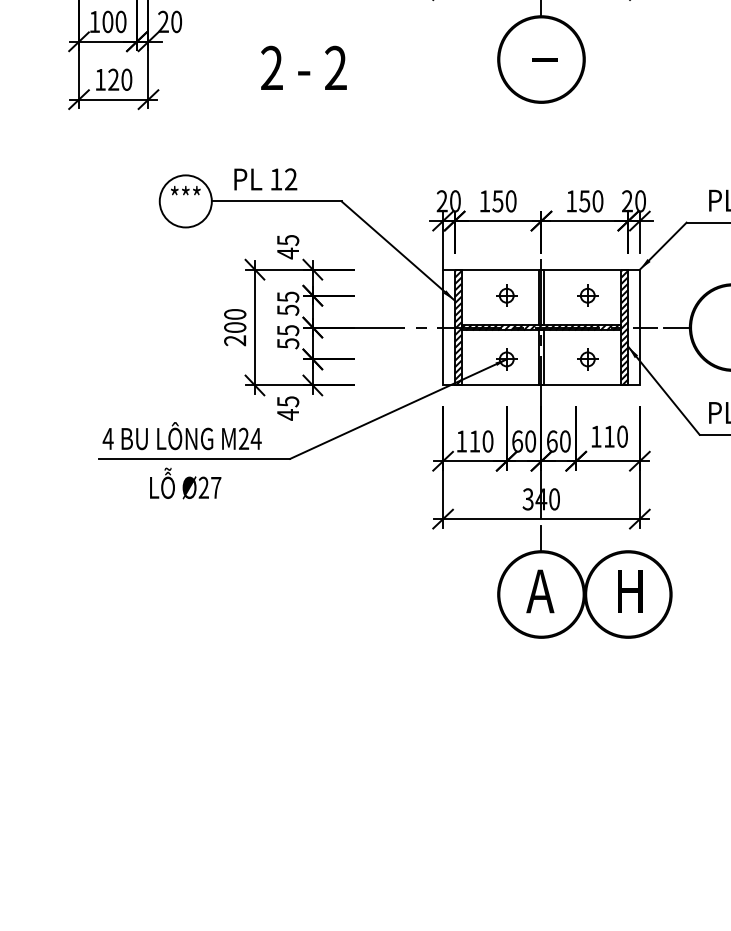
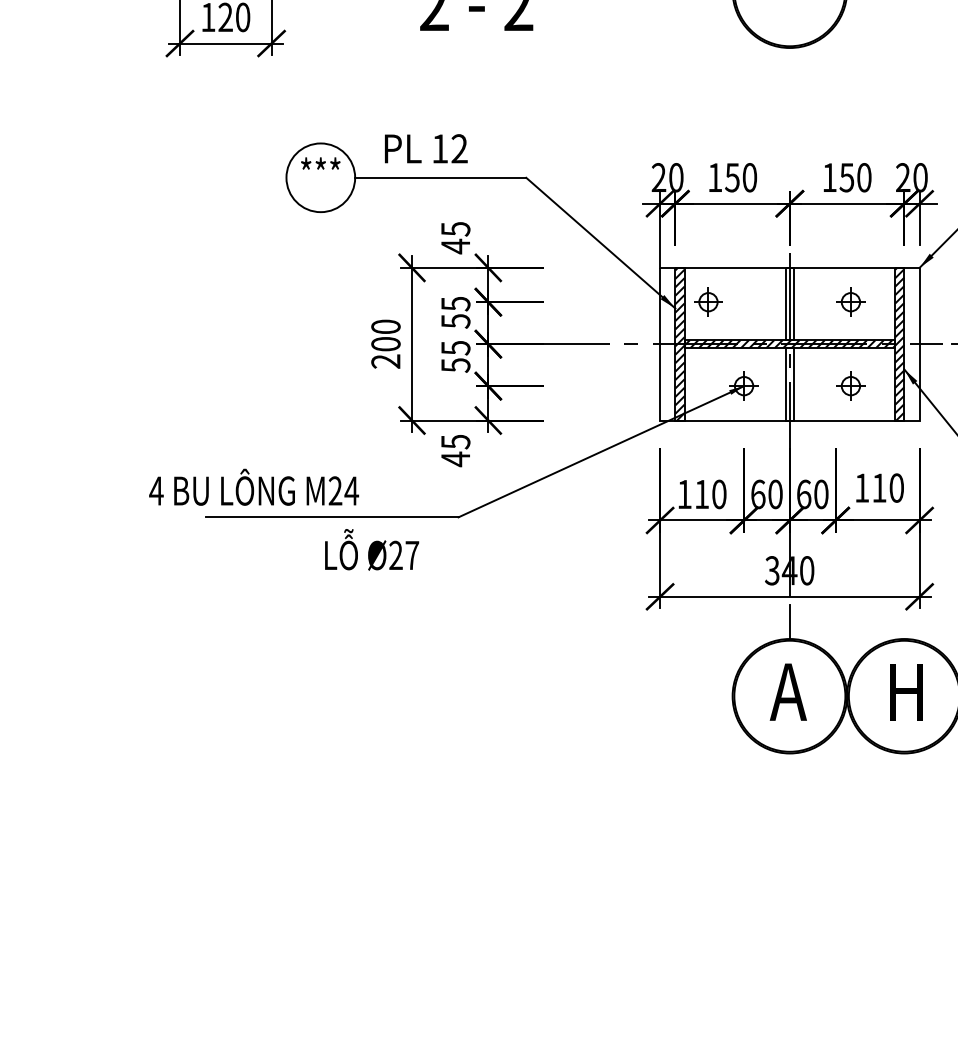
part: (506, 295) -> (708, 301), moved
text: (181, 436) -> (253, 487), moved
text: (185, 483) -> (371, 549), moved

